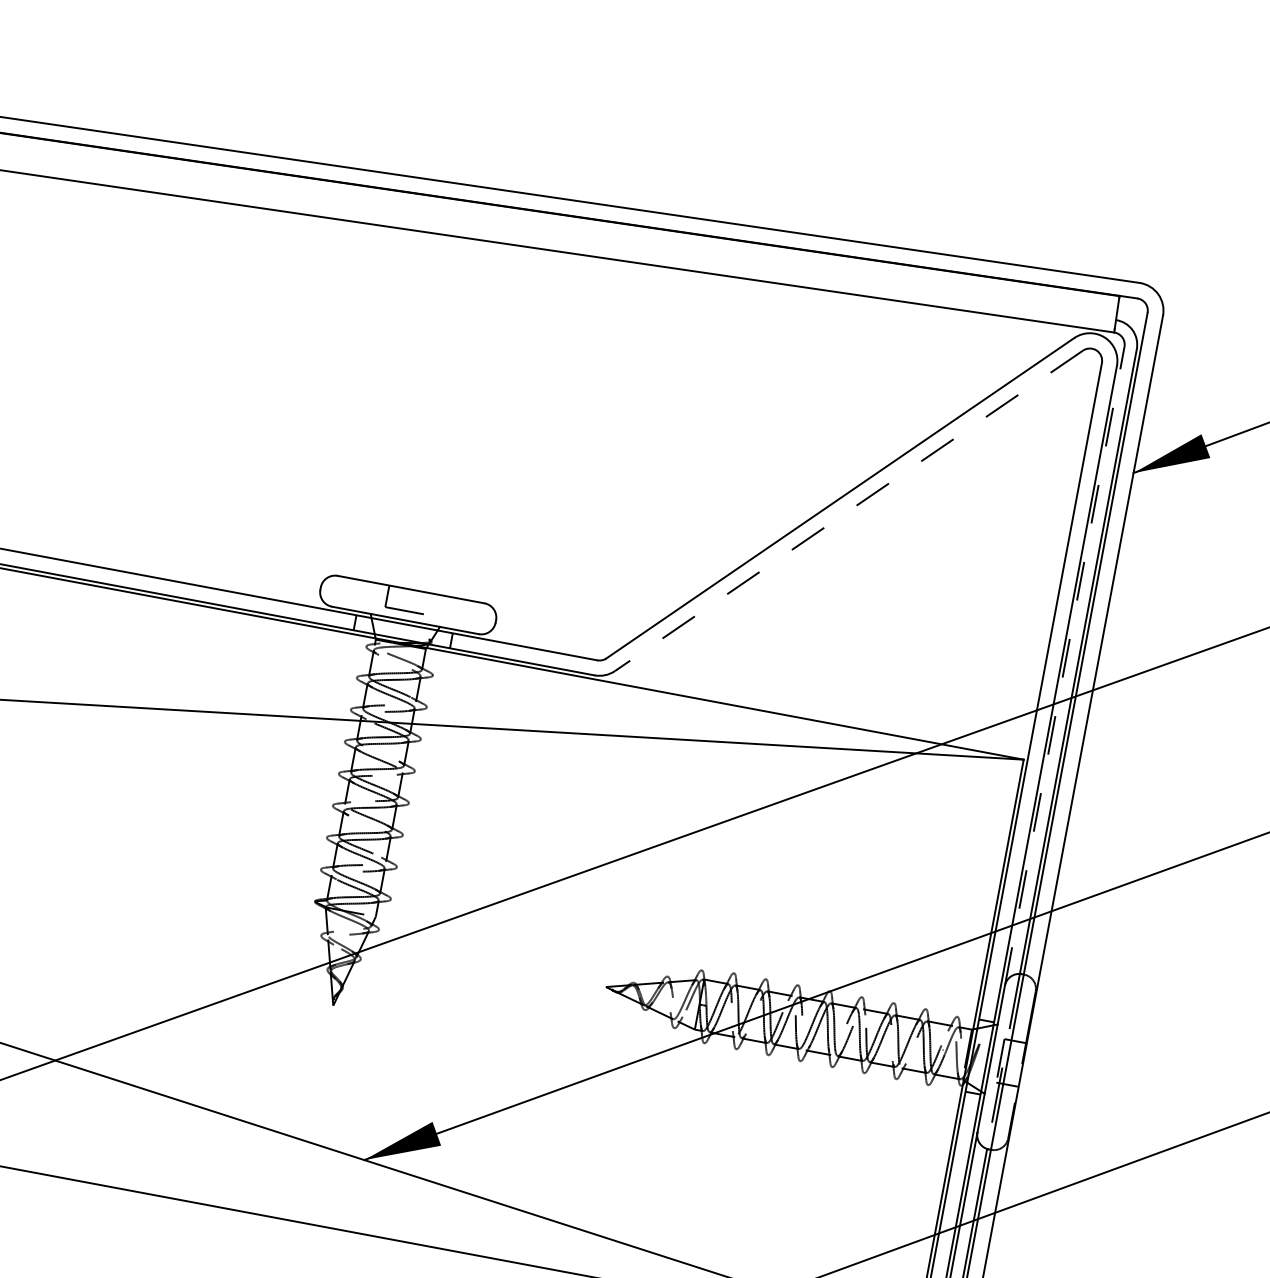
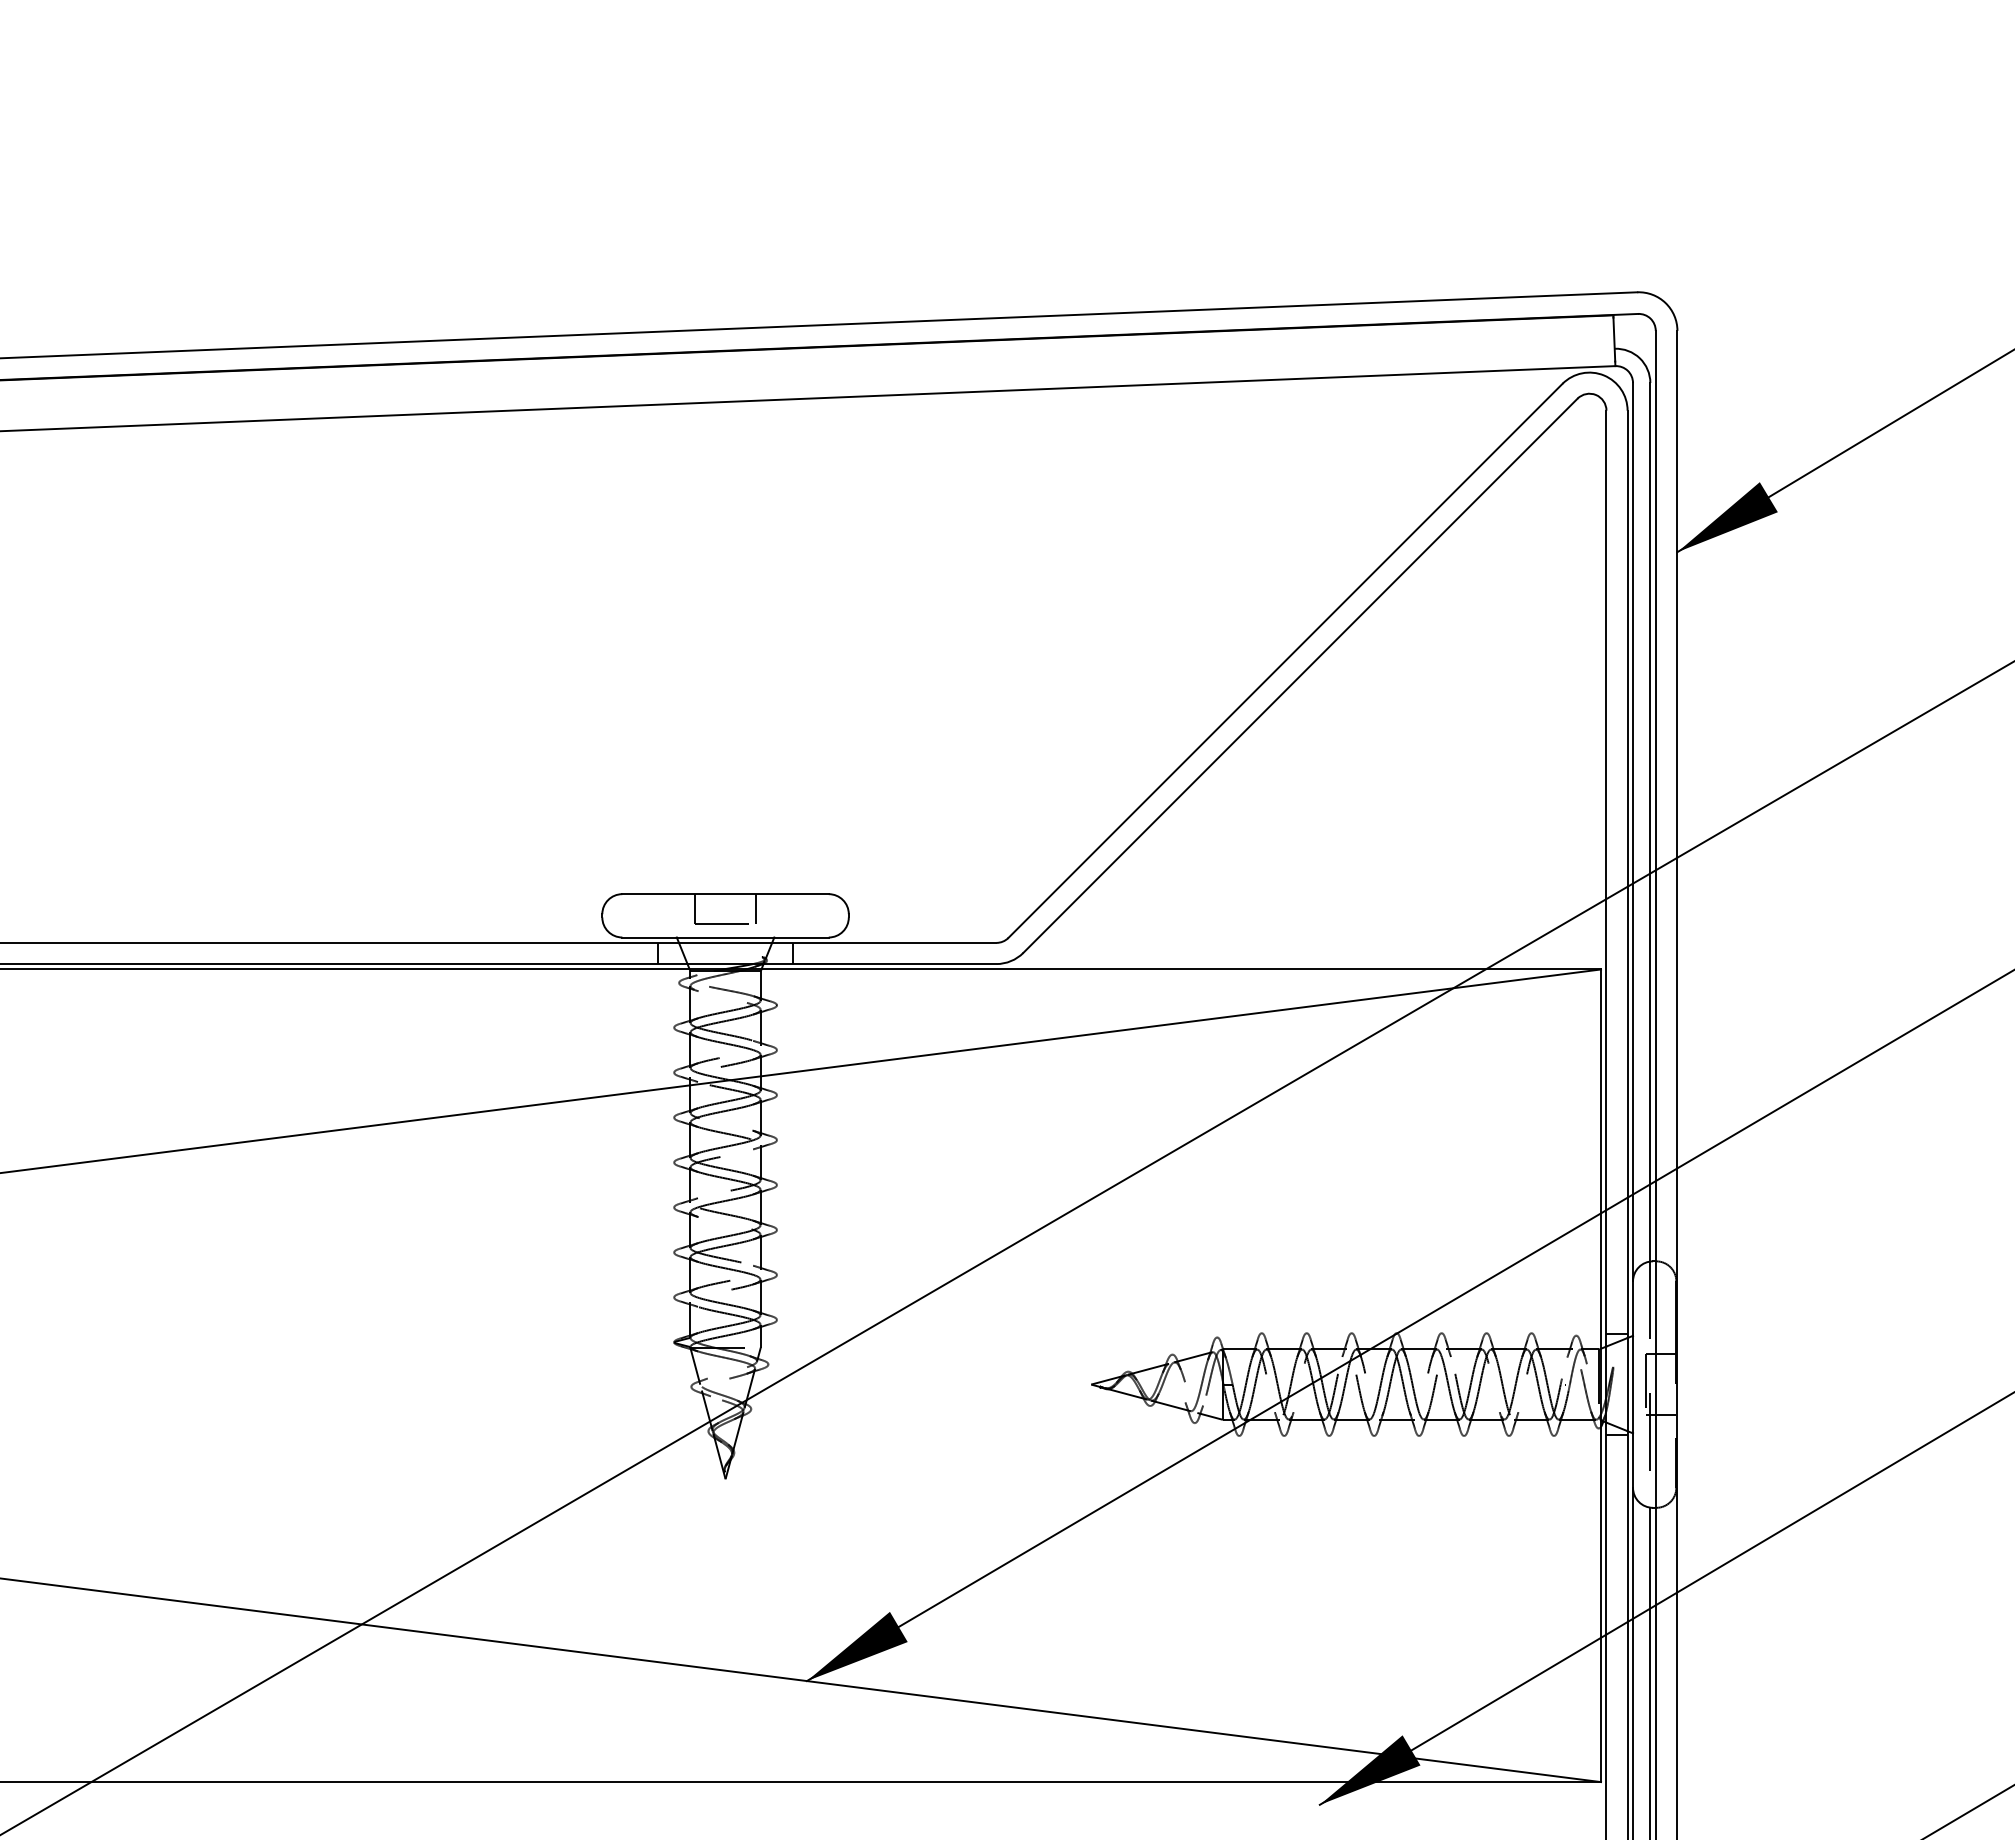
line: (849, 510) -> (1300, 675), dashed -> solid
line: (431, 604) -> (756, 909), added
line: (1065, 665) -> (1633, 831), dashed -> solid

